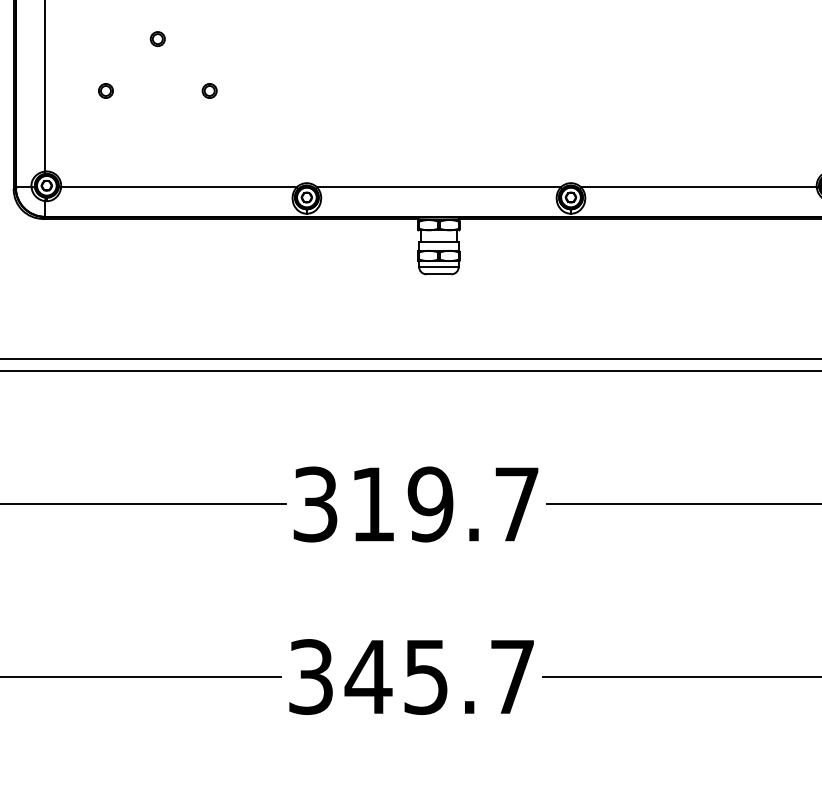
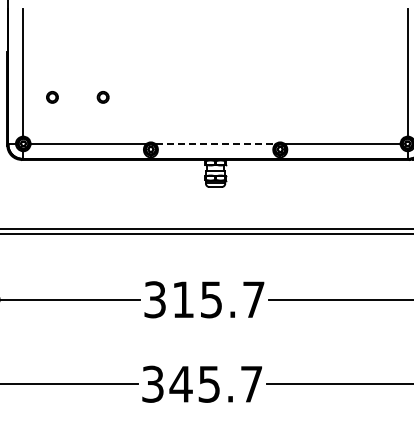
part: (157, 38) -> (77, 71), removed
part: (105, 89) -> (52, 96), size x1.6
part: (210, 89) -> (103, 96), size x1.6
line: (438, 187) -> (215, 144), solid -> dashed
text: (430, 503) -> (211, 299), 319.7 -> 315.7

